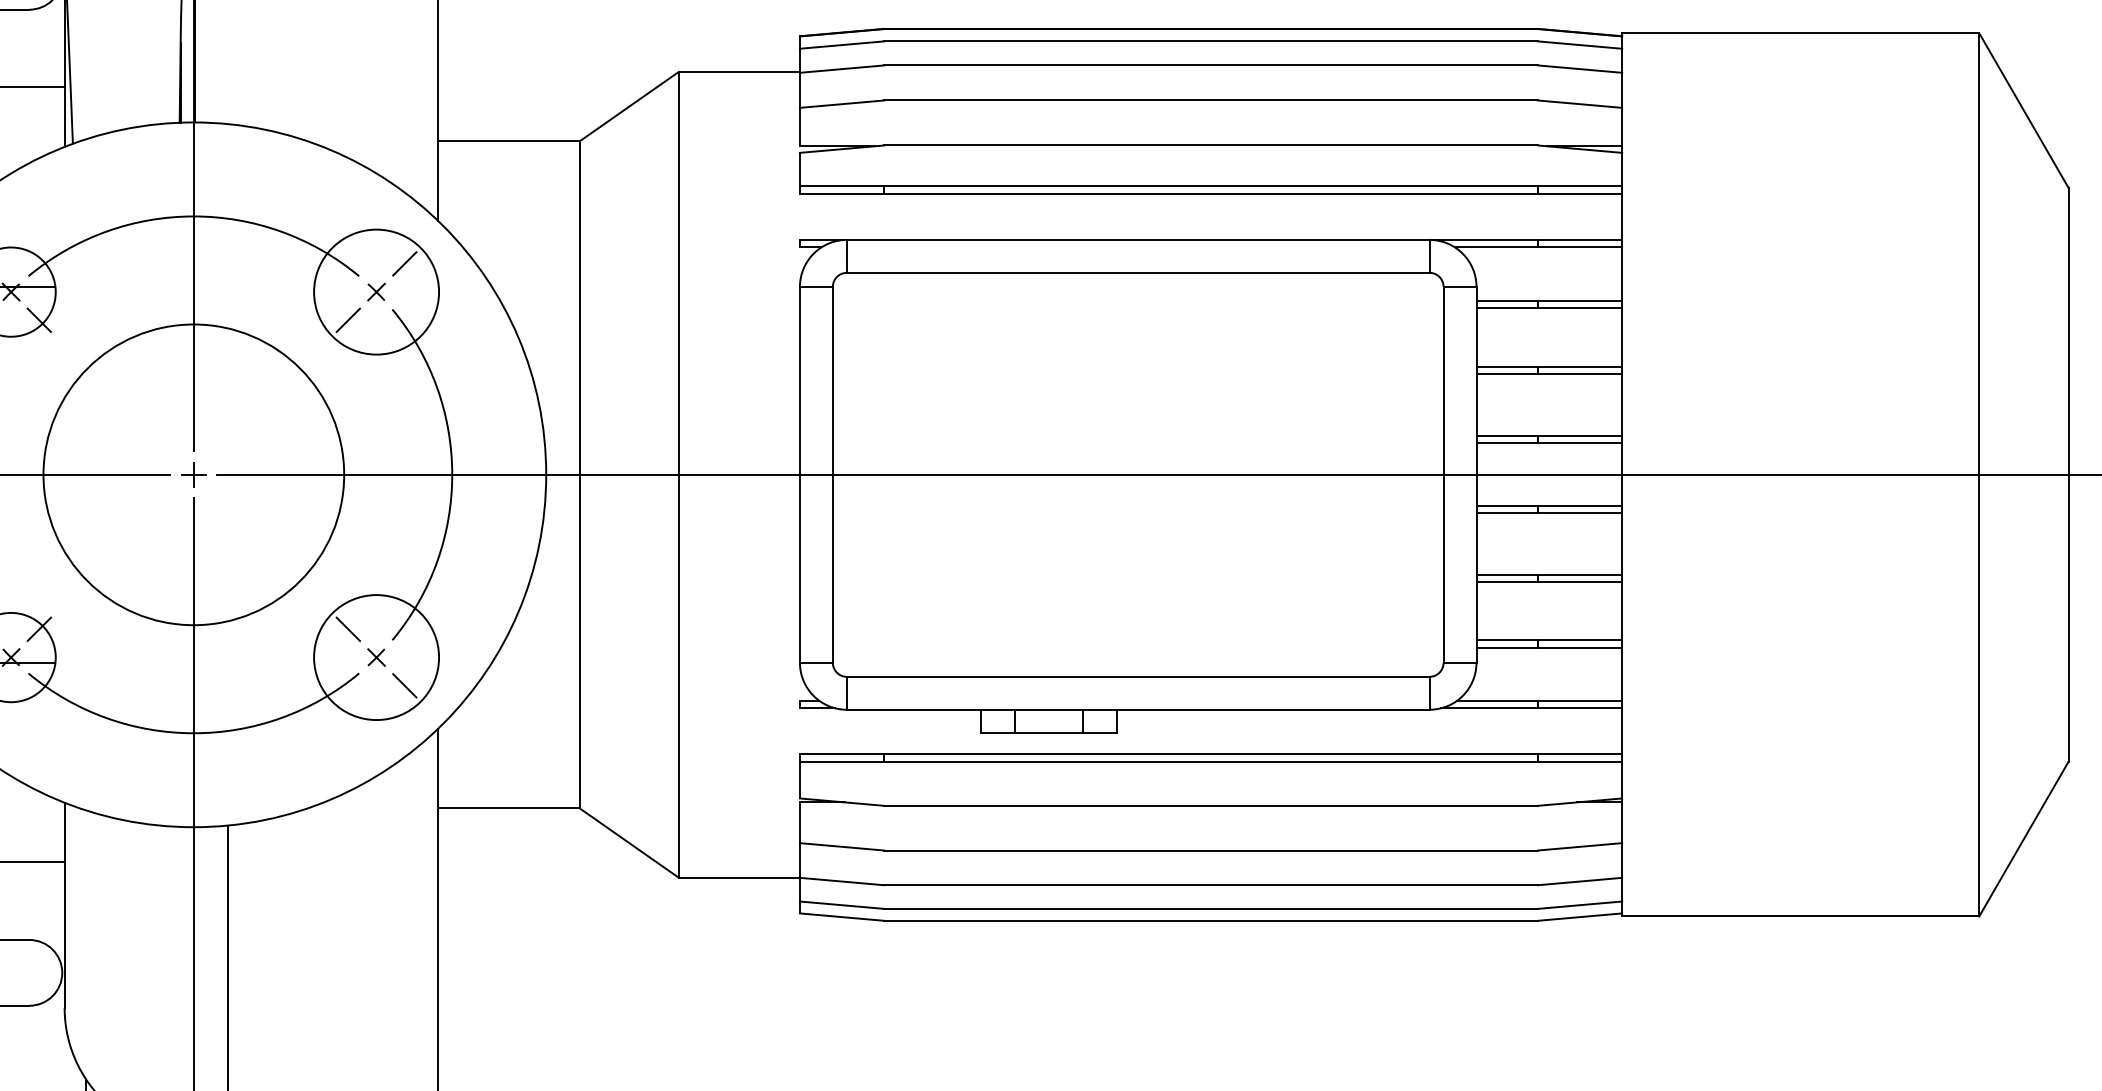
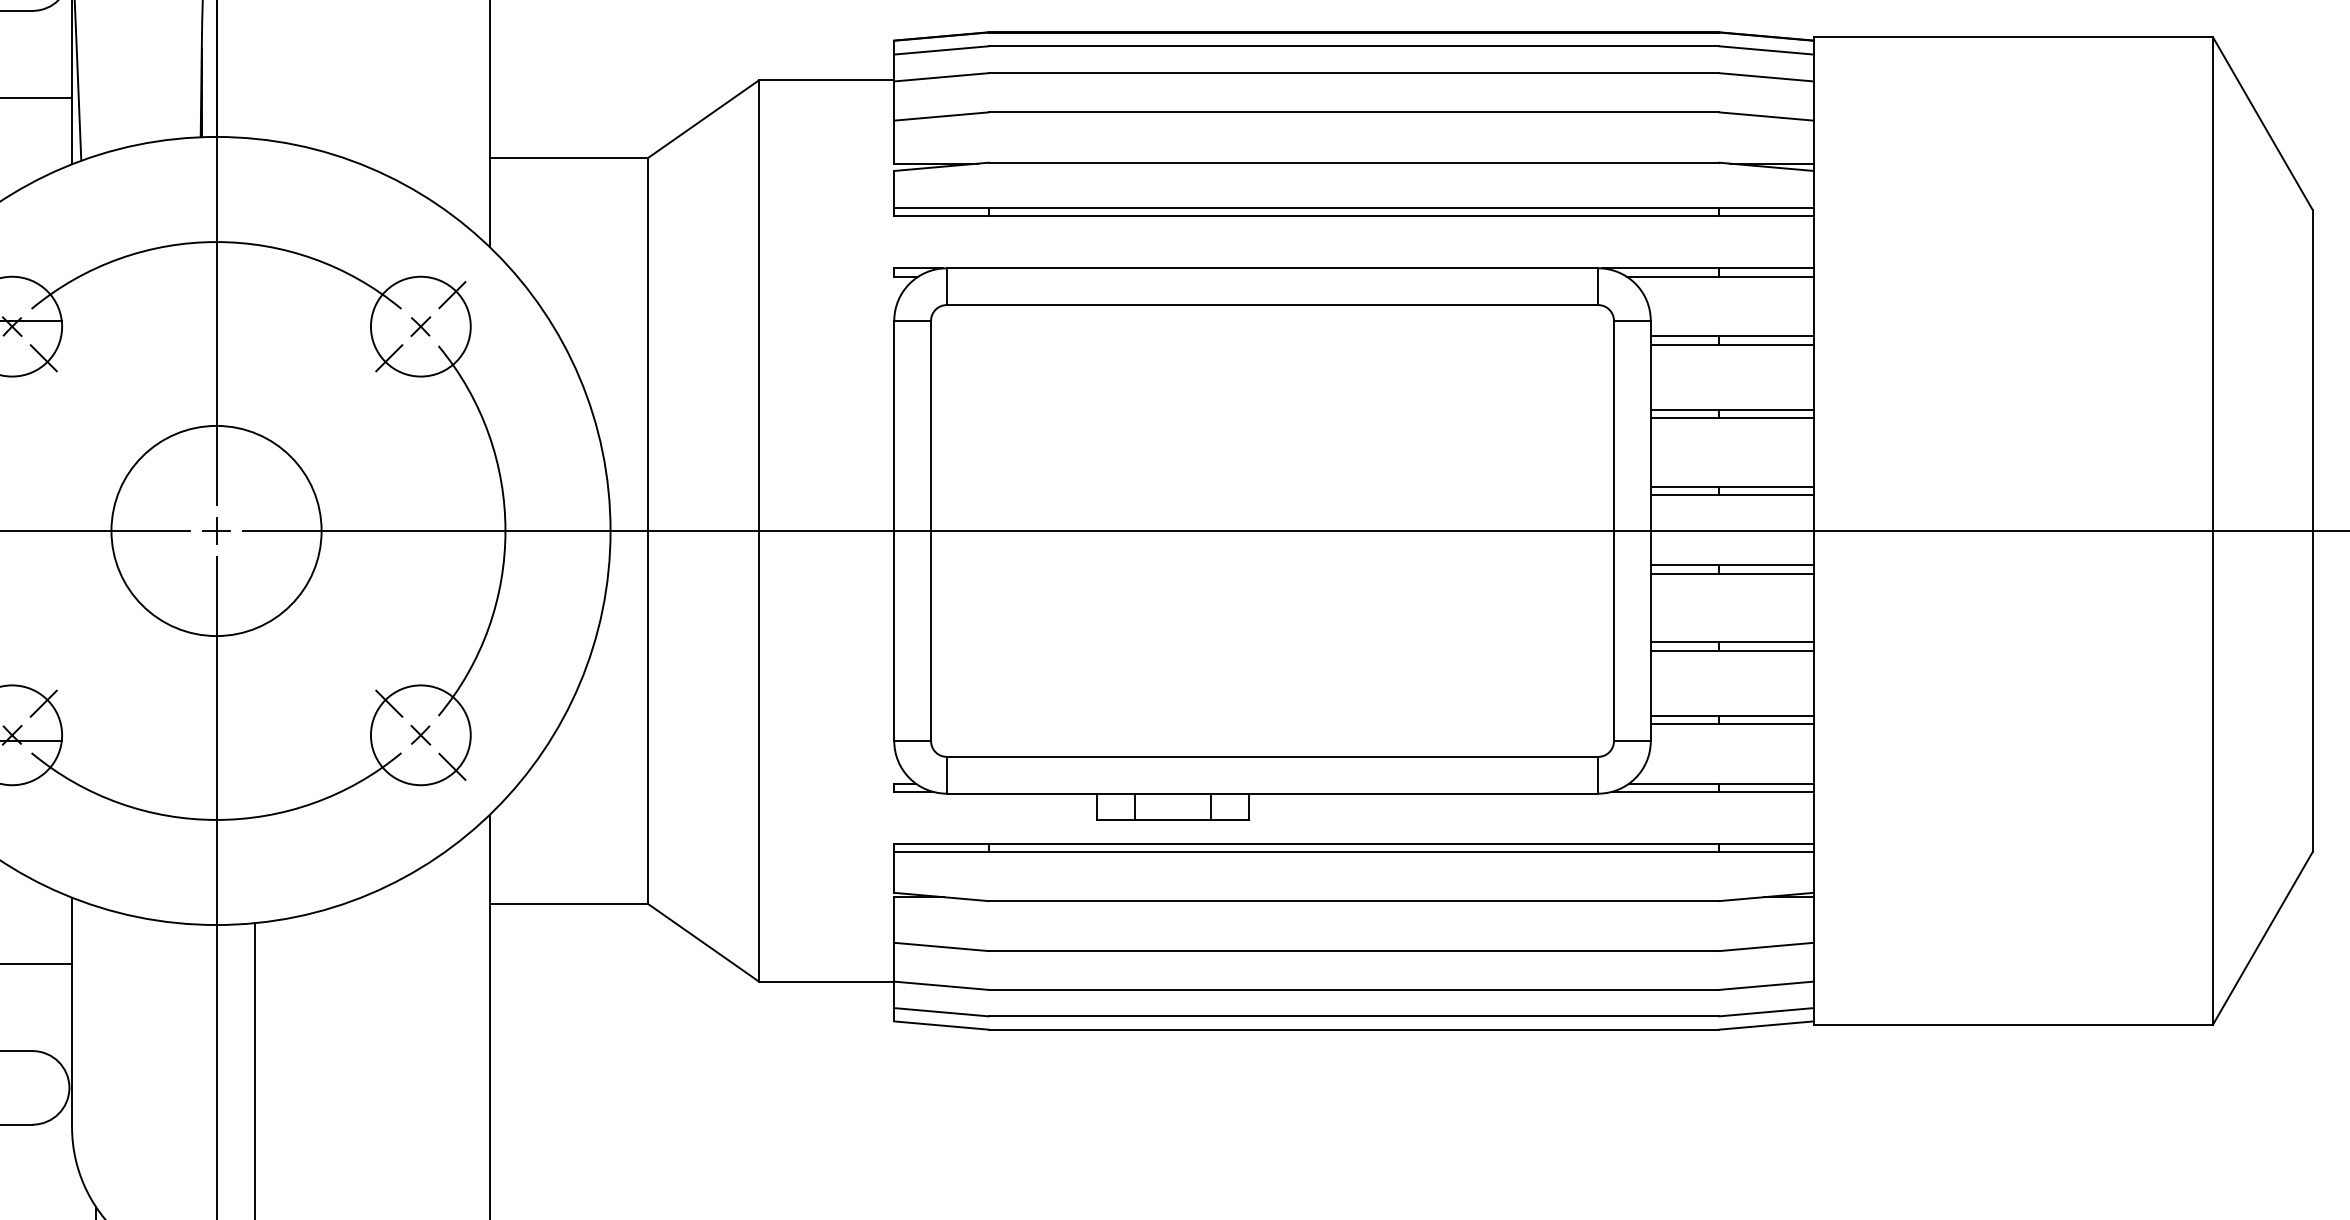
circle: (376, 291) -> (420, 326), size x0.71
circle: (193, 474) -> (216, 530), size x0.62
circle: (376, 657) -> (420, 735), size x0.71

